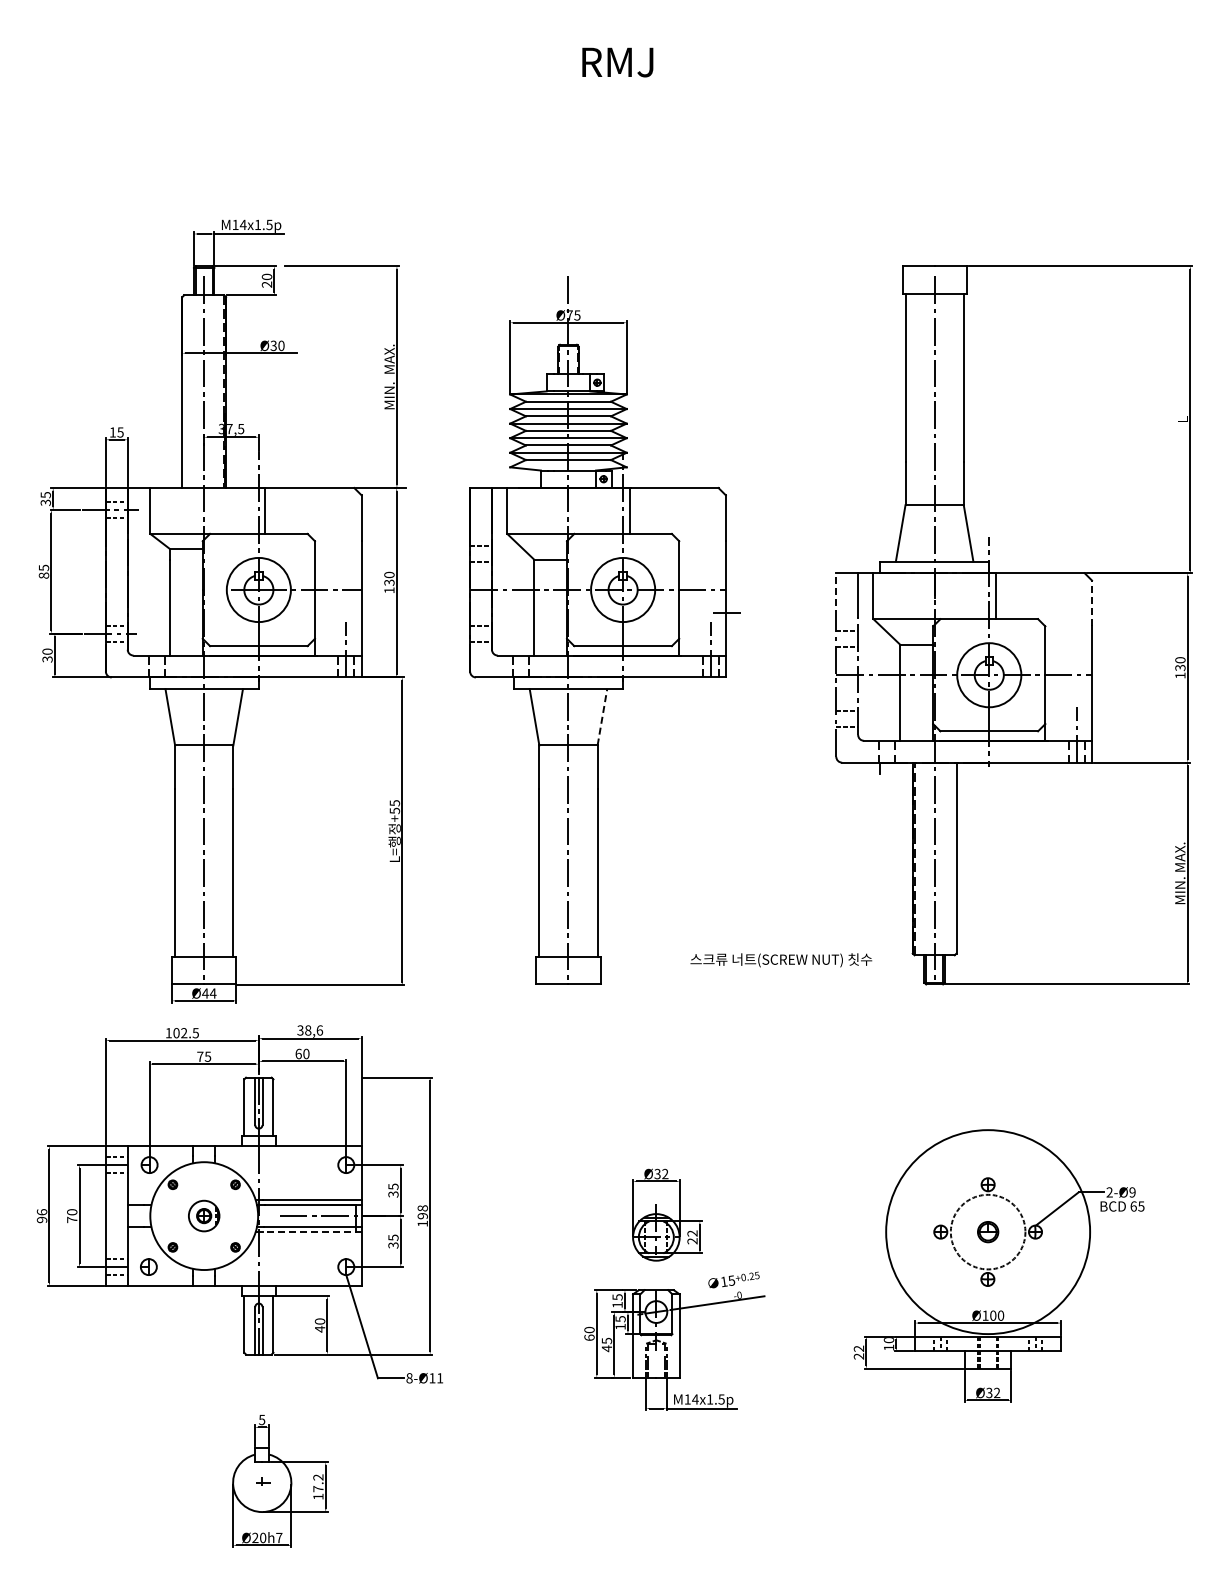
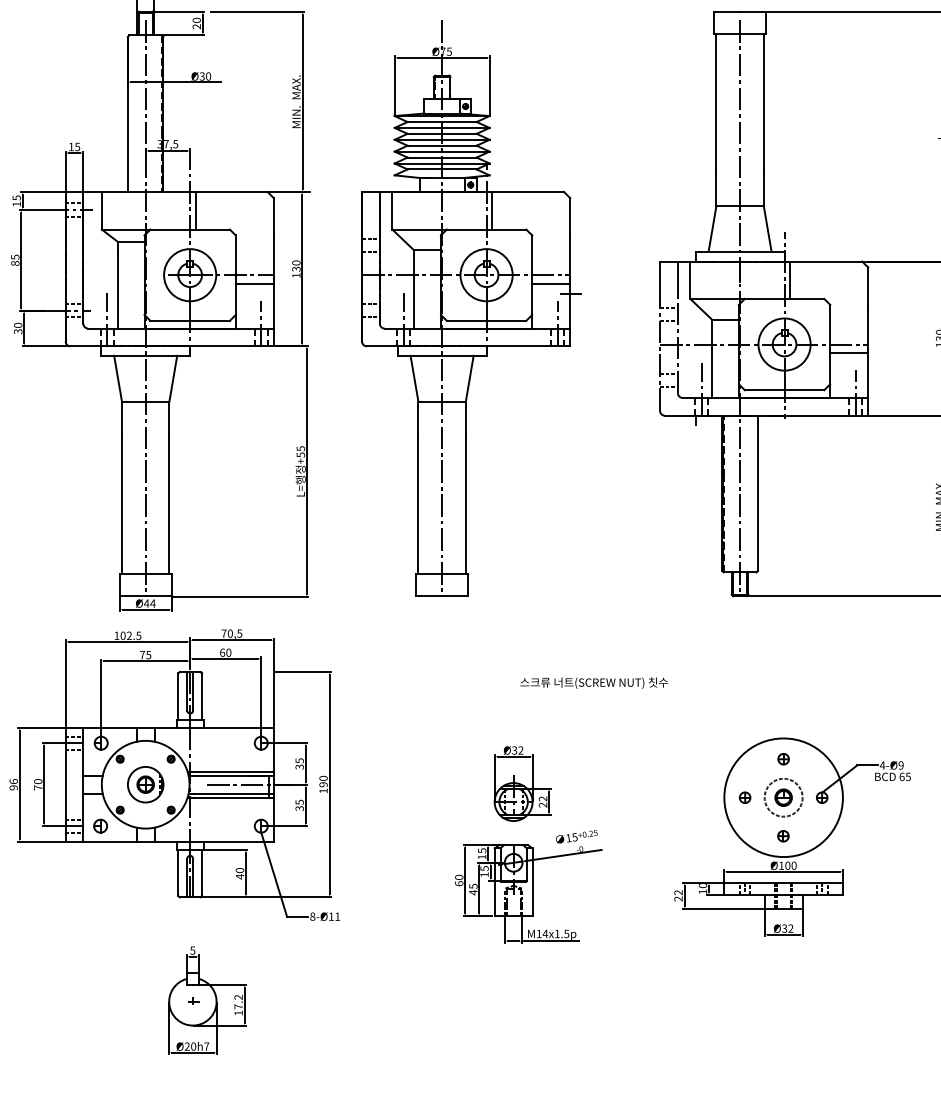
text: (45, 502) -> (16, 203), 35 -> 15
line: (836, 595) -> (660, 279), dashed -> solid
line: (337, 600) -> (254, 283), added
line: (702, 600) -> (551, 283), added
line: (1092, 603) -> (868, 286), dashed -> solid
line: (156, 644) -> (106, 319), added
line: (521, 644) -> (403, 319), added
line: (1068, 685) -> (849, 352), added
line: (602, 717) -> (469, 378), dashed -> solid
line: (887, 729) -> (701, 388), added
text: (781, 960) -> (594, 683), moved
text: (310, 1030) -> (232, 633), 38,6 -> 70,5
text: (1109, 1192) -> (882, 765), 2-Ø9 -> 4-Ø9
text: (422, 1208) -> (323, 778), 198 -> 190
part: (203, 1215) -> (145, 784), size x1.43
circle: (987, 1231) -> (783, 797), size x0.62
circle: (988, 1231) -> (783, 797), size x0.71
line: (311, 1232) -> (232, 798), dashed -> solid

